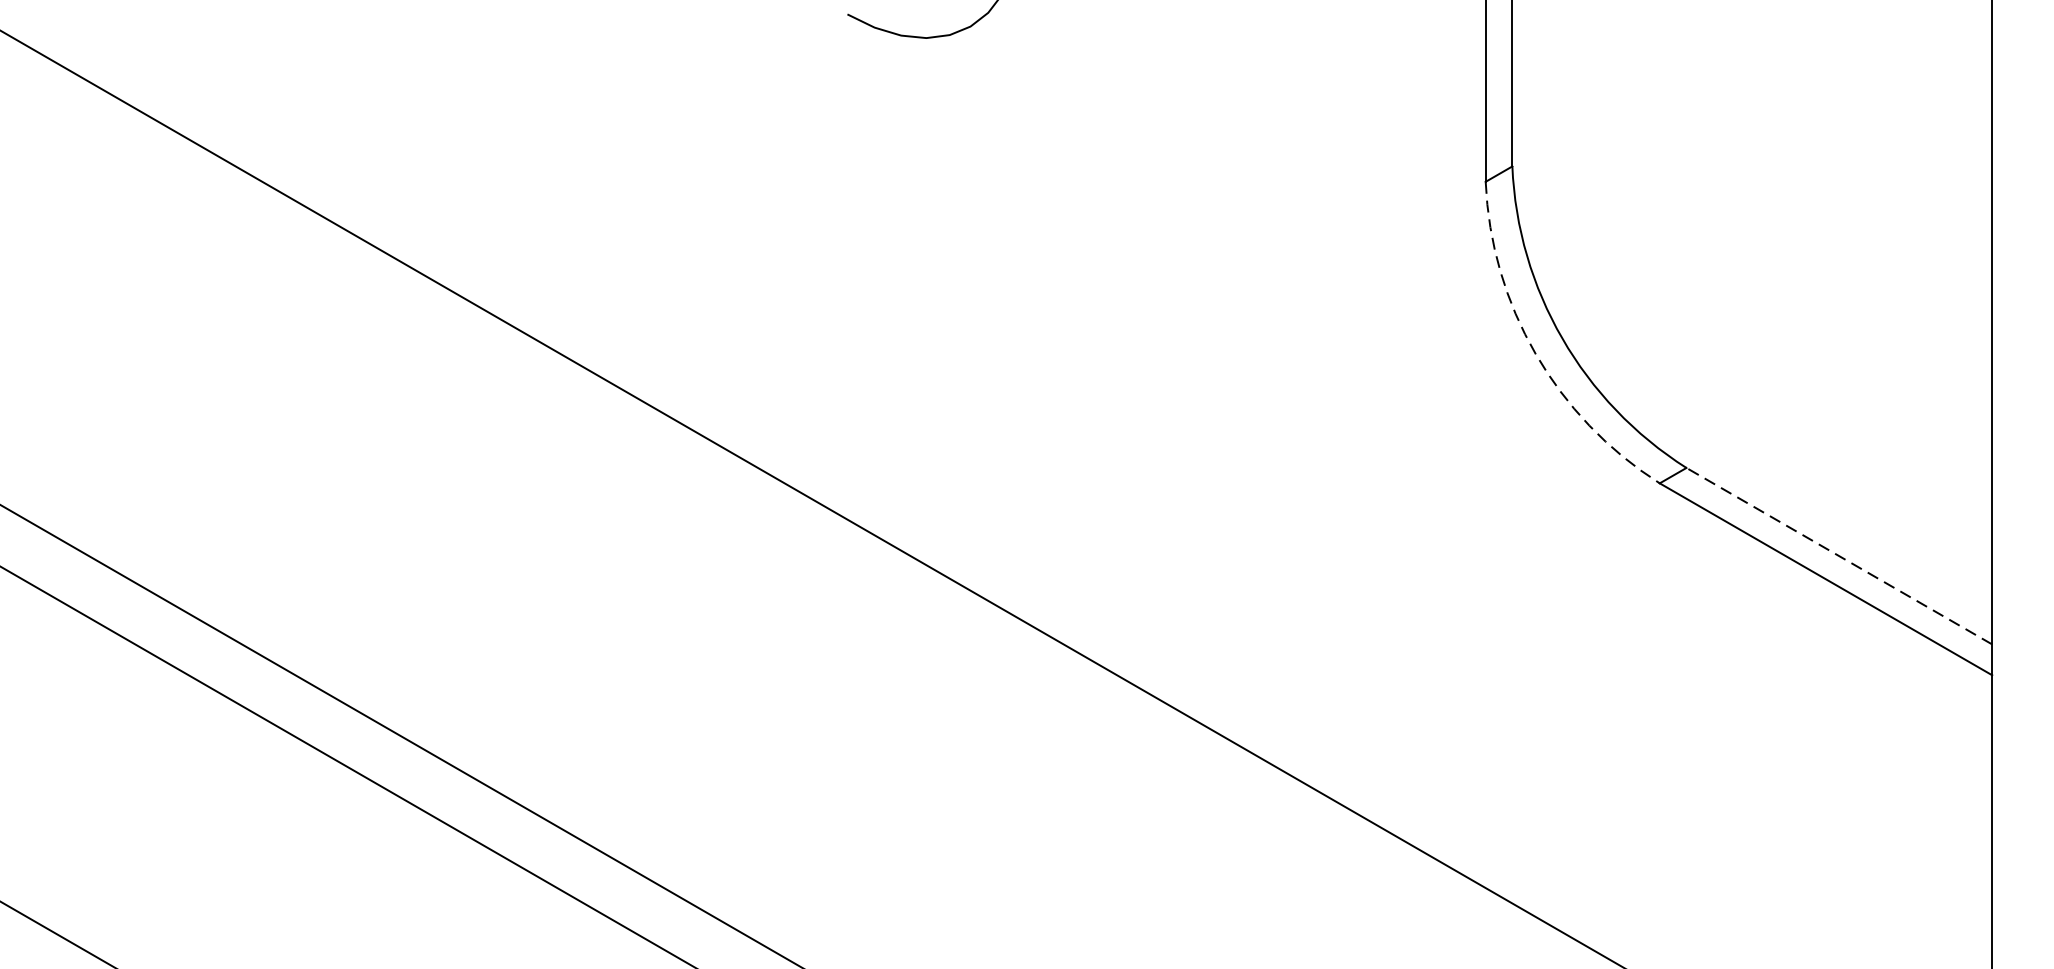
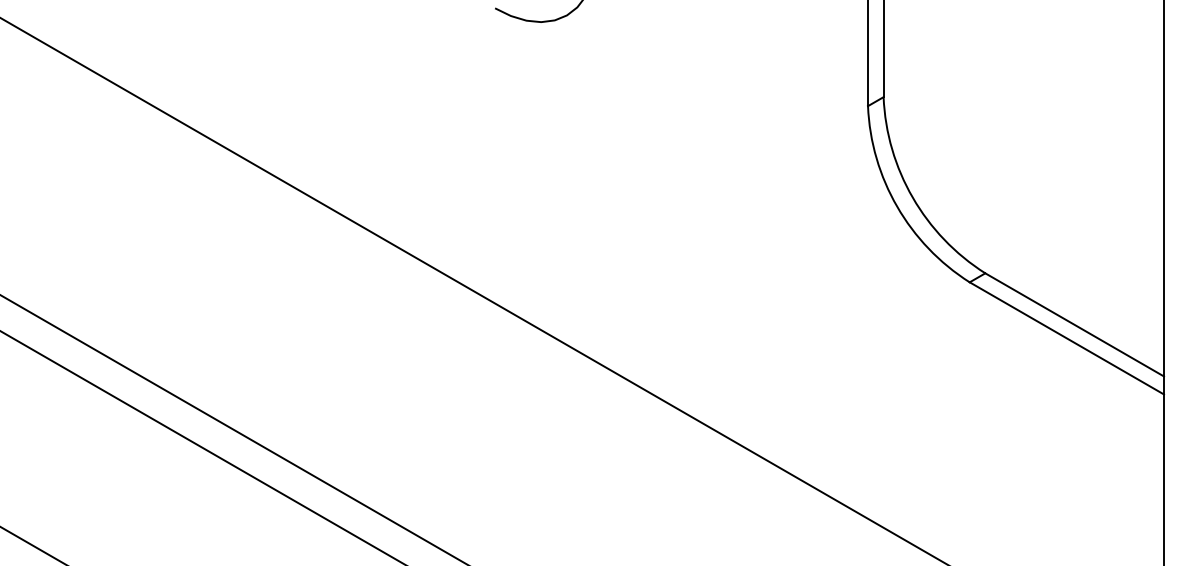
arc: (1536, 353) -> (897, 206), dashed -> solid
line: (1839, 555) -> (1074, 324), dashed -> solid

